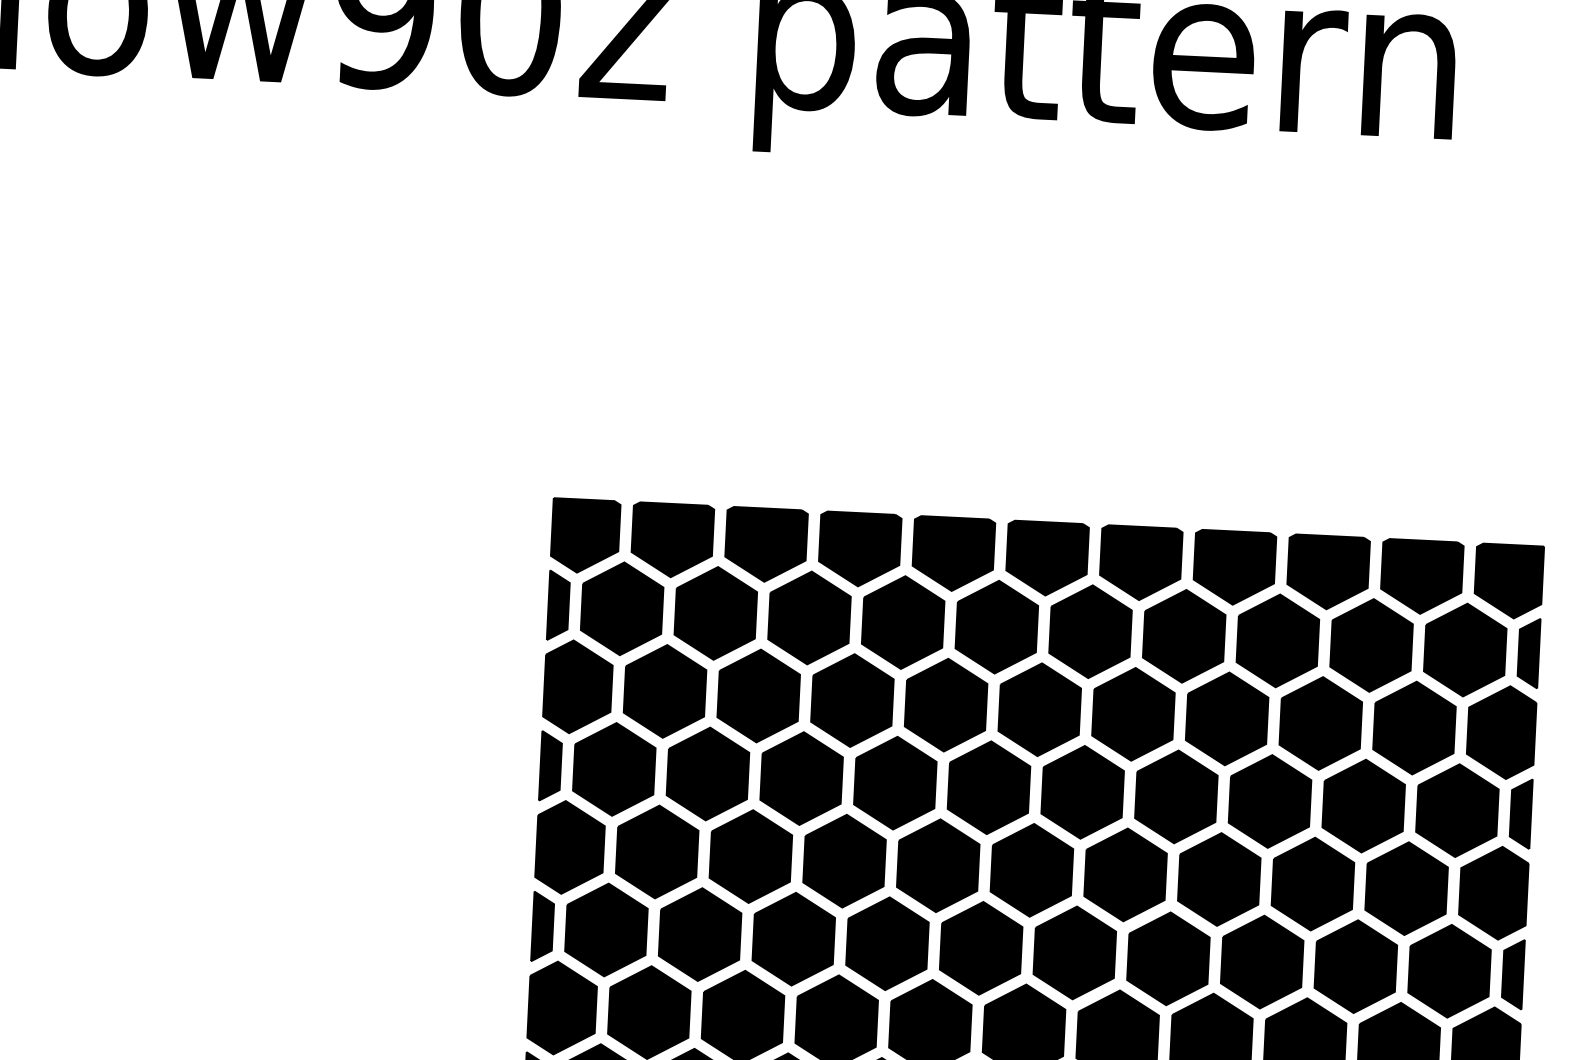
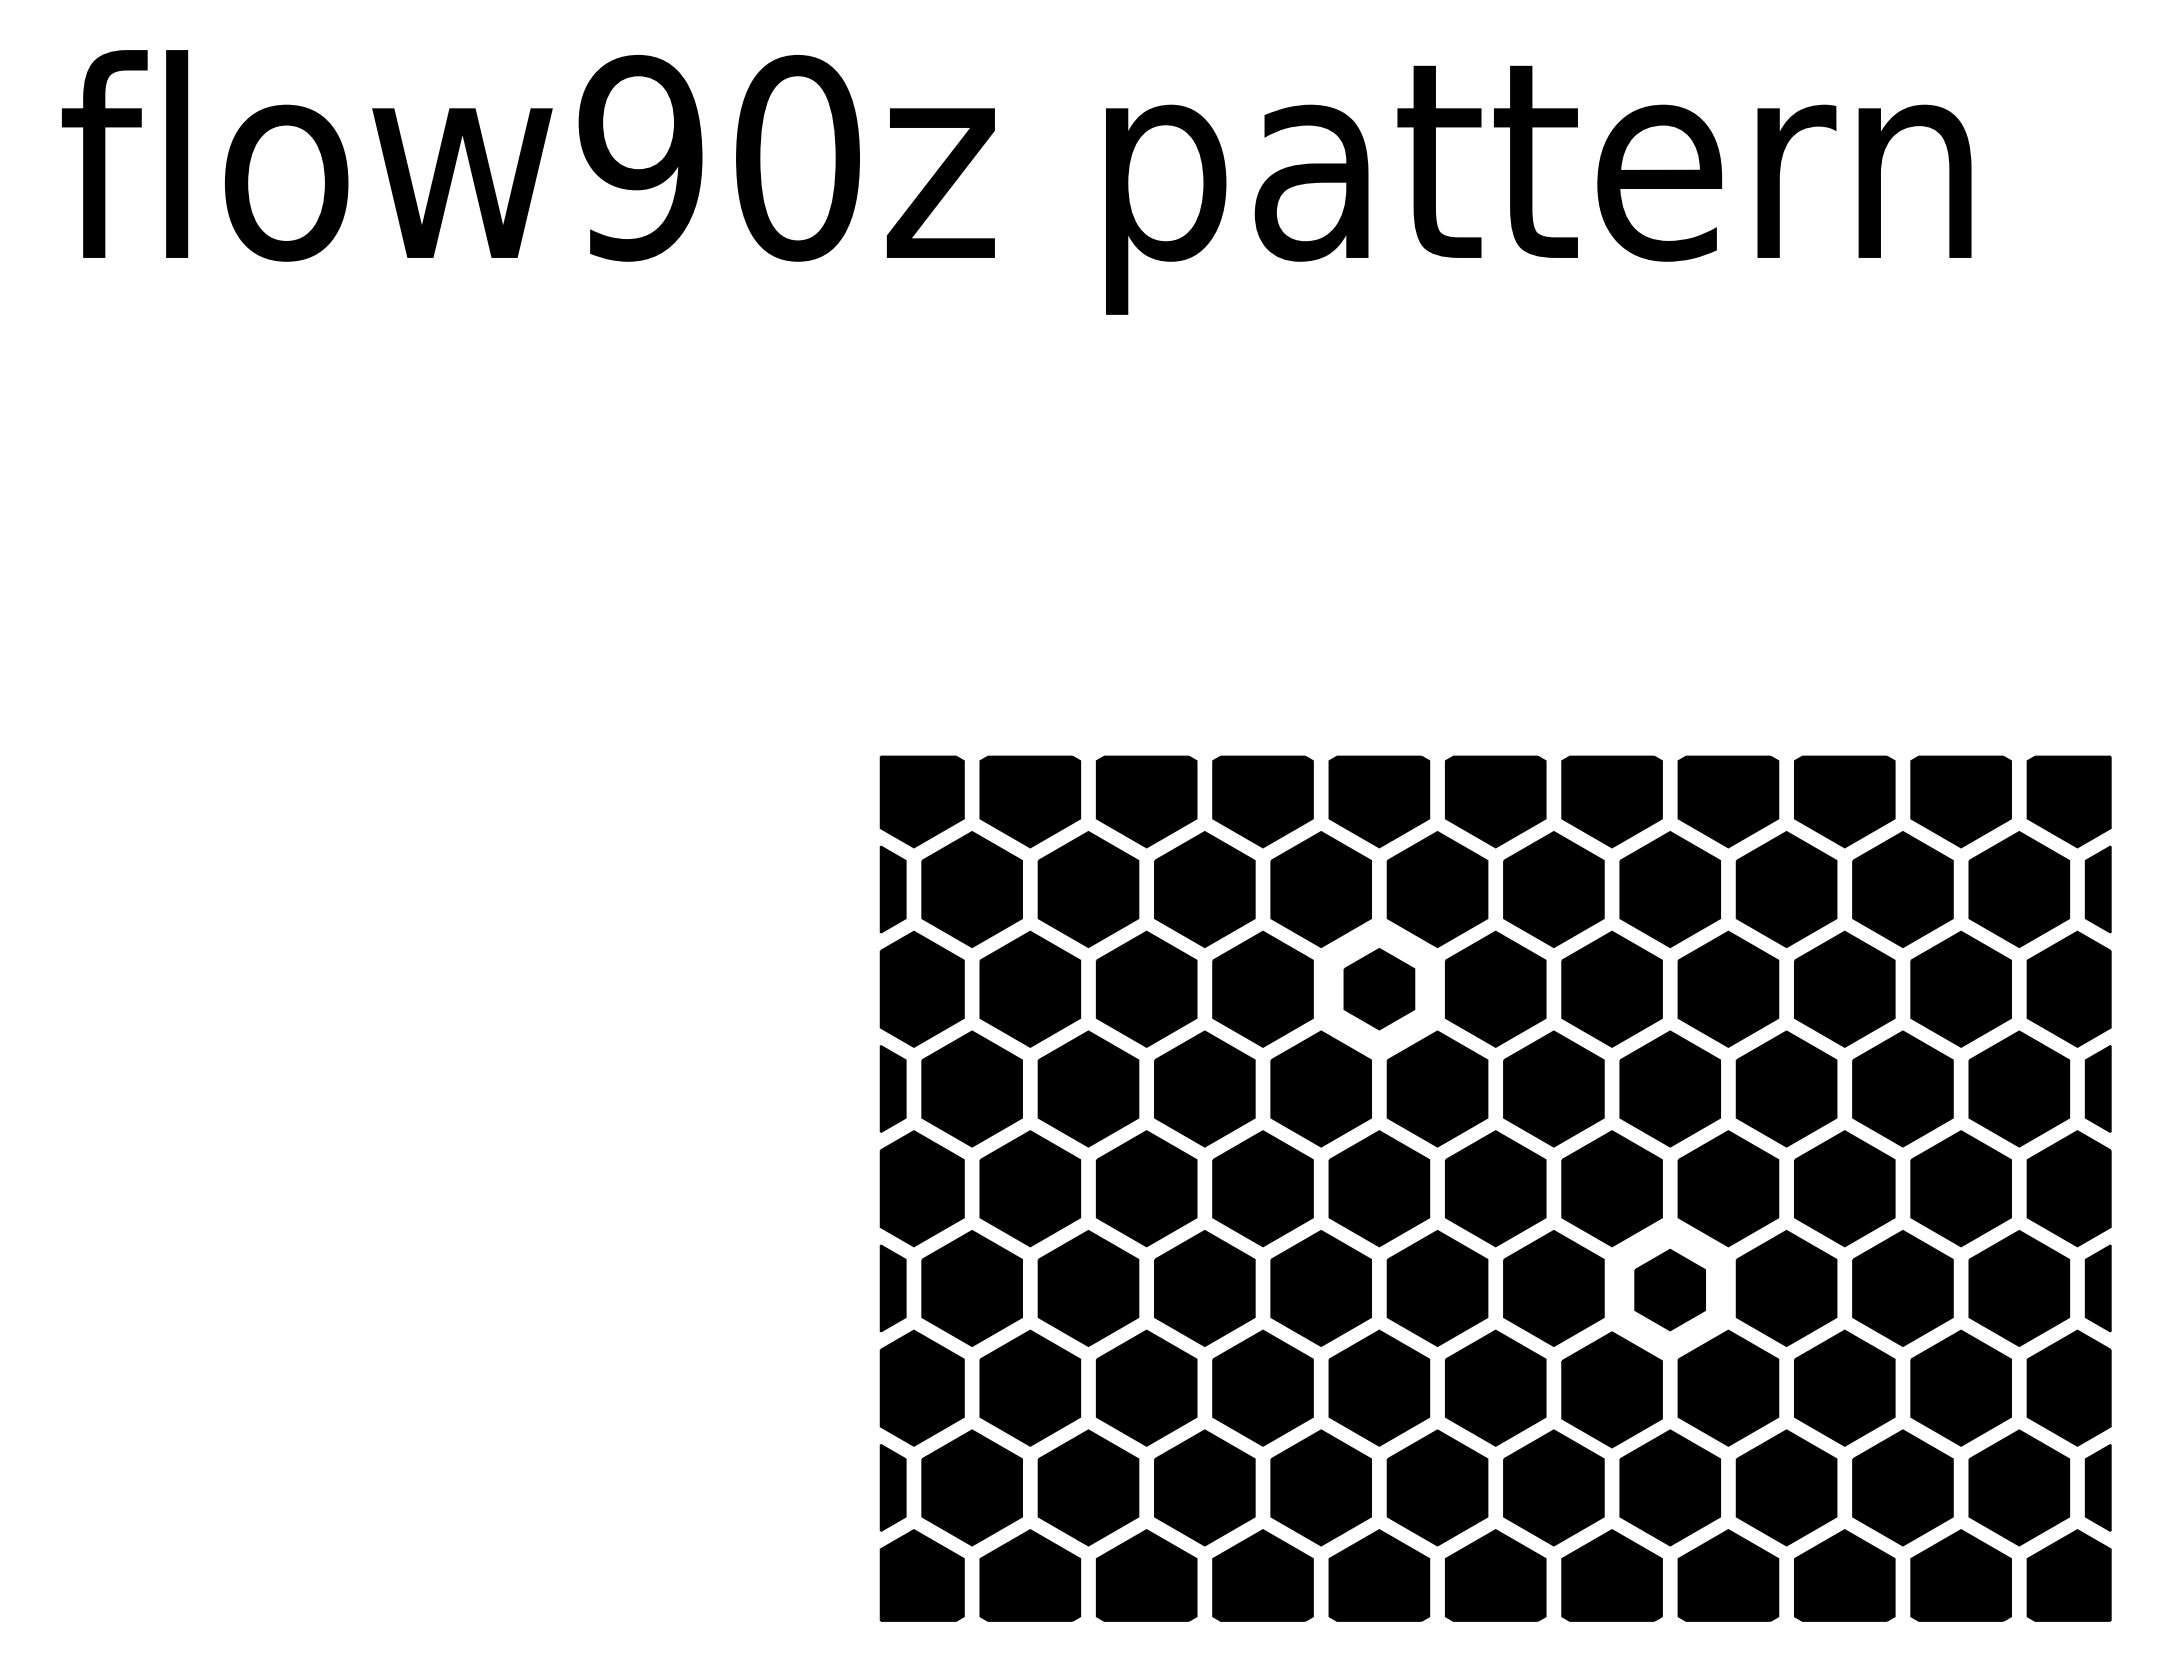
part: (946, 704) -> (1379, 988), size x0.7
part: (1167, 958) -> (1669, 1289), size x0.7

